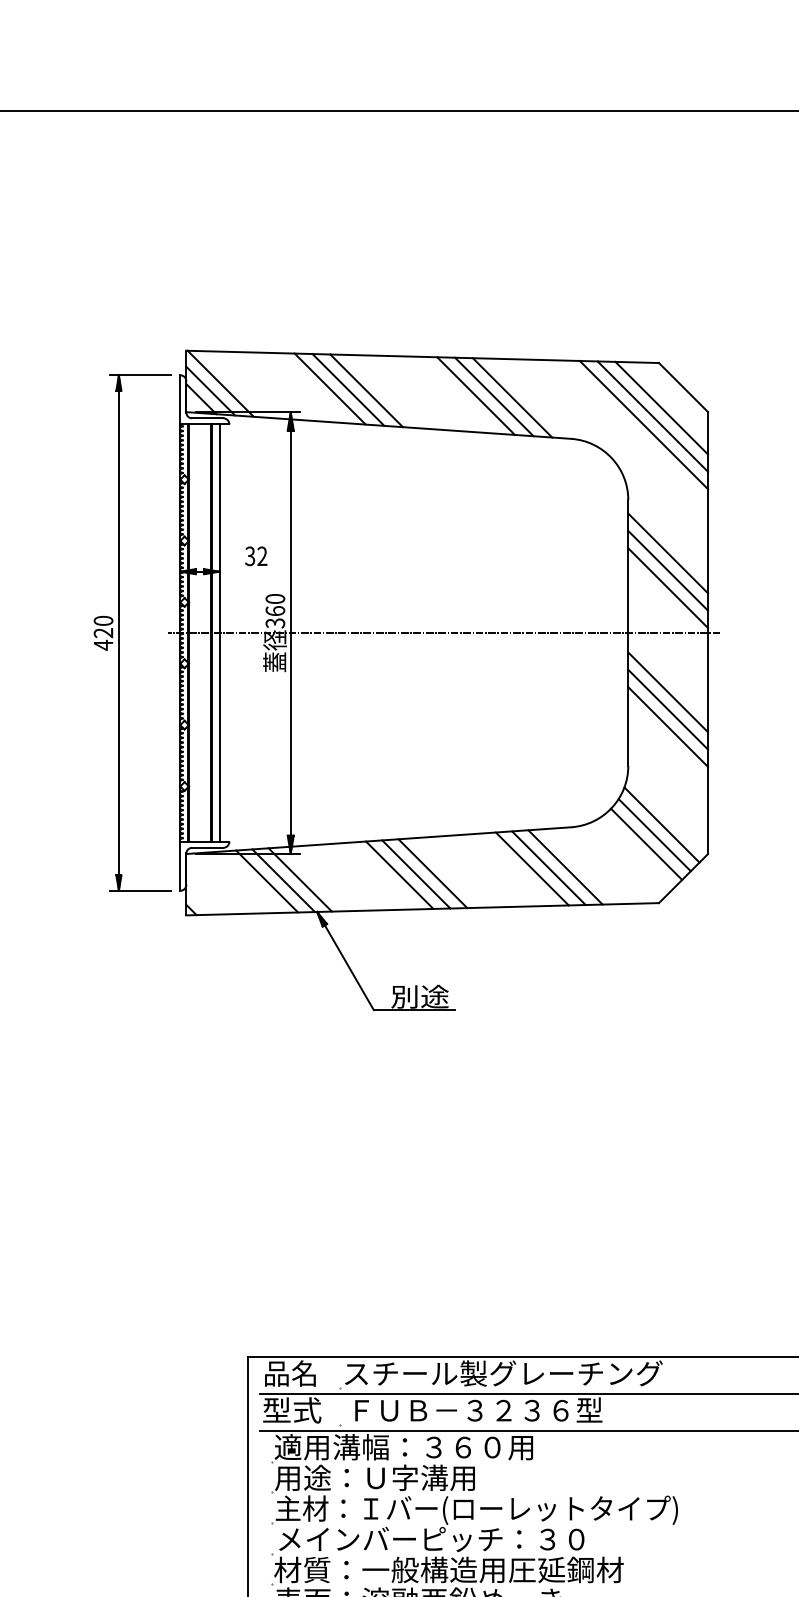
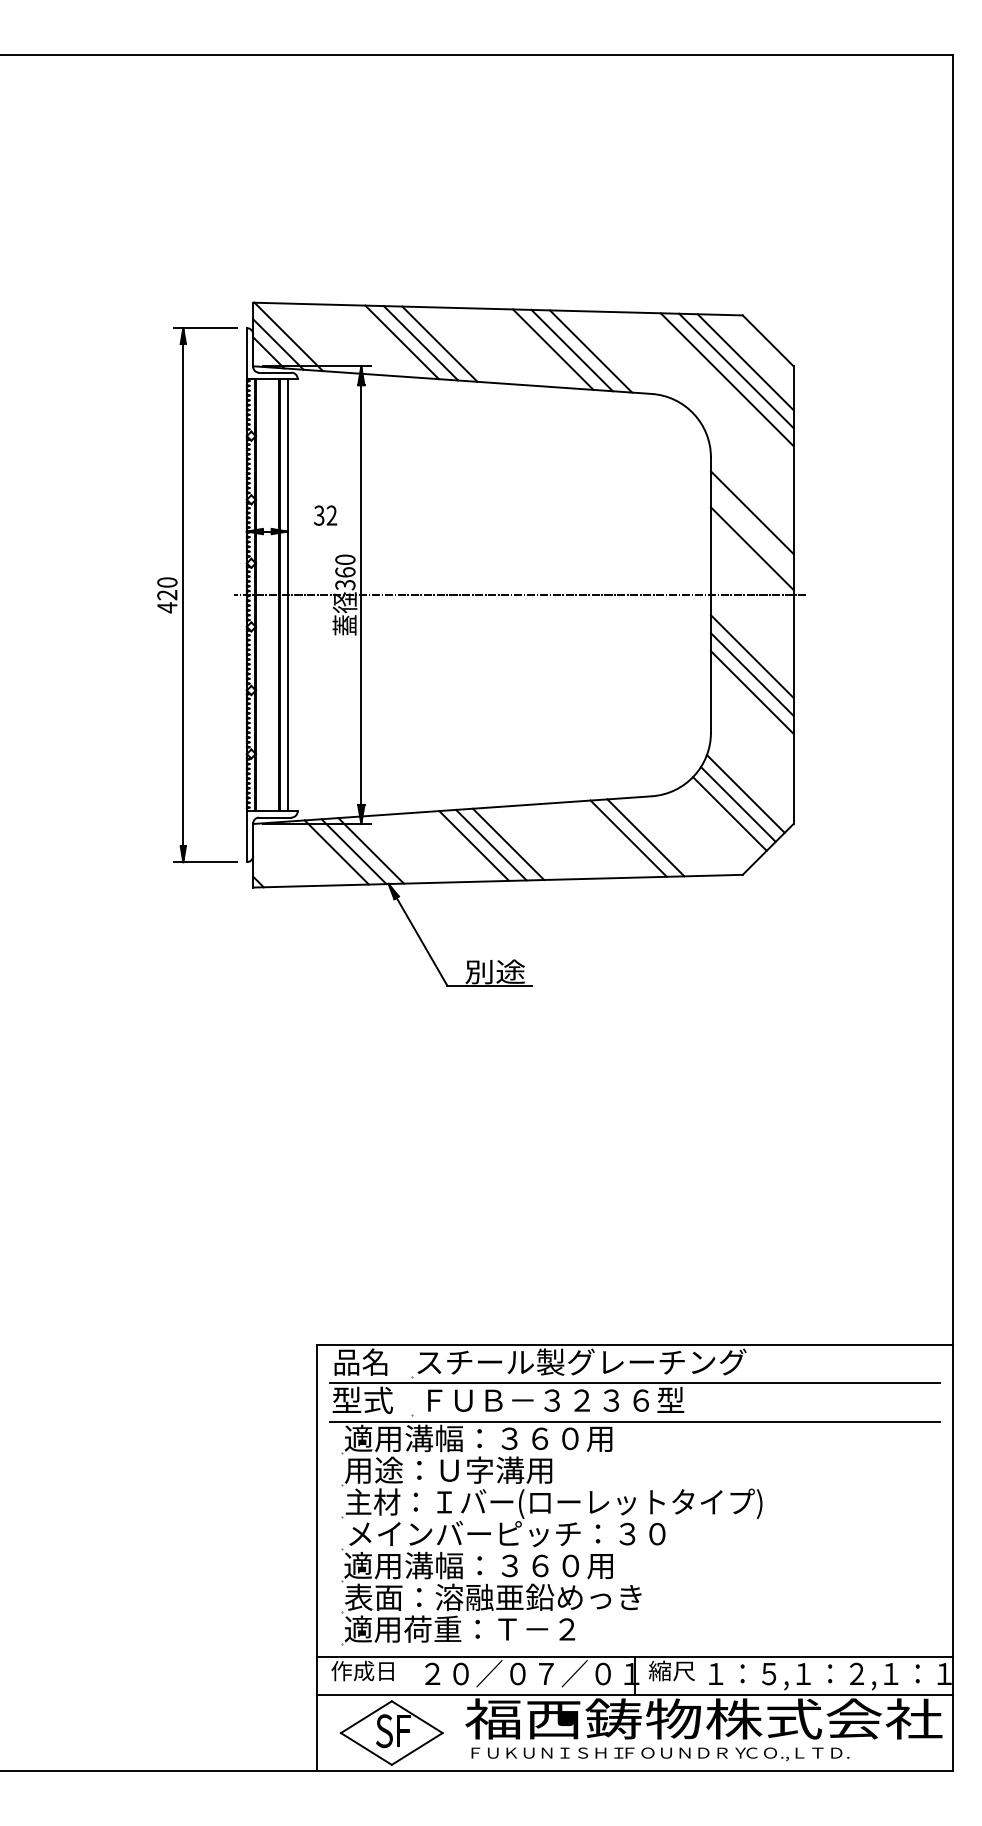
line: (667, 570) -> (751, 530), removed
line: (532, 868) -> (611, 839), removed
text: (449, 1569) -> (525, 1565), 材質：一般構造用圧延鋼材 -> 適用溝幅：３６０用

